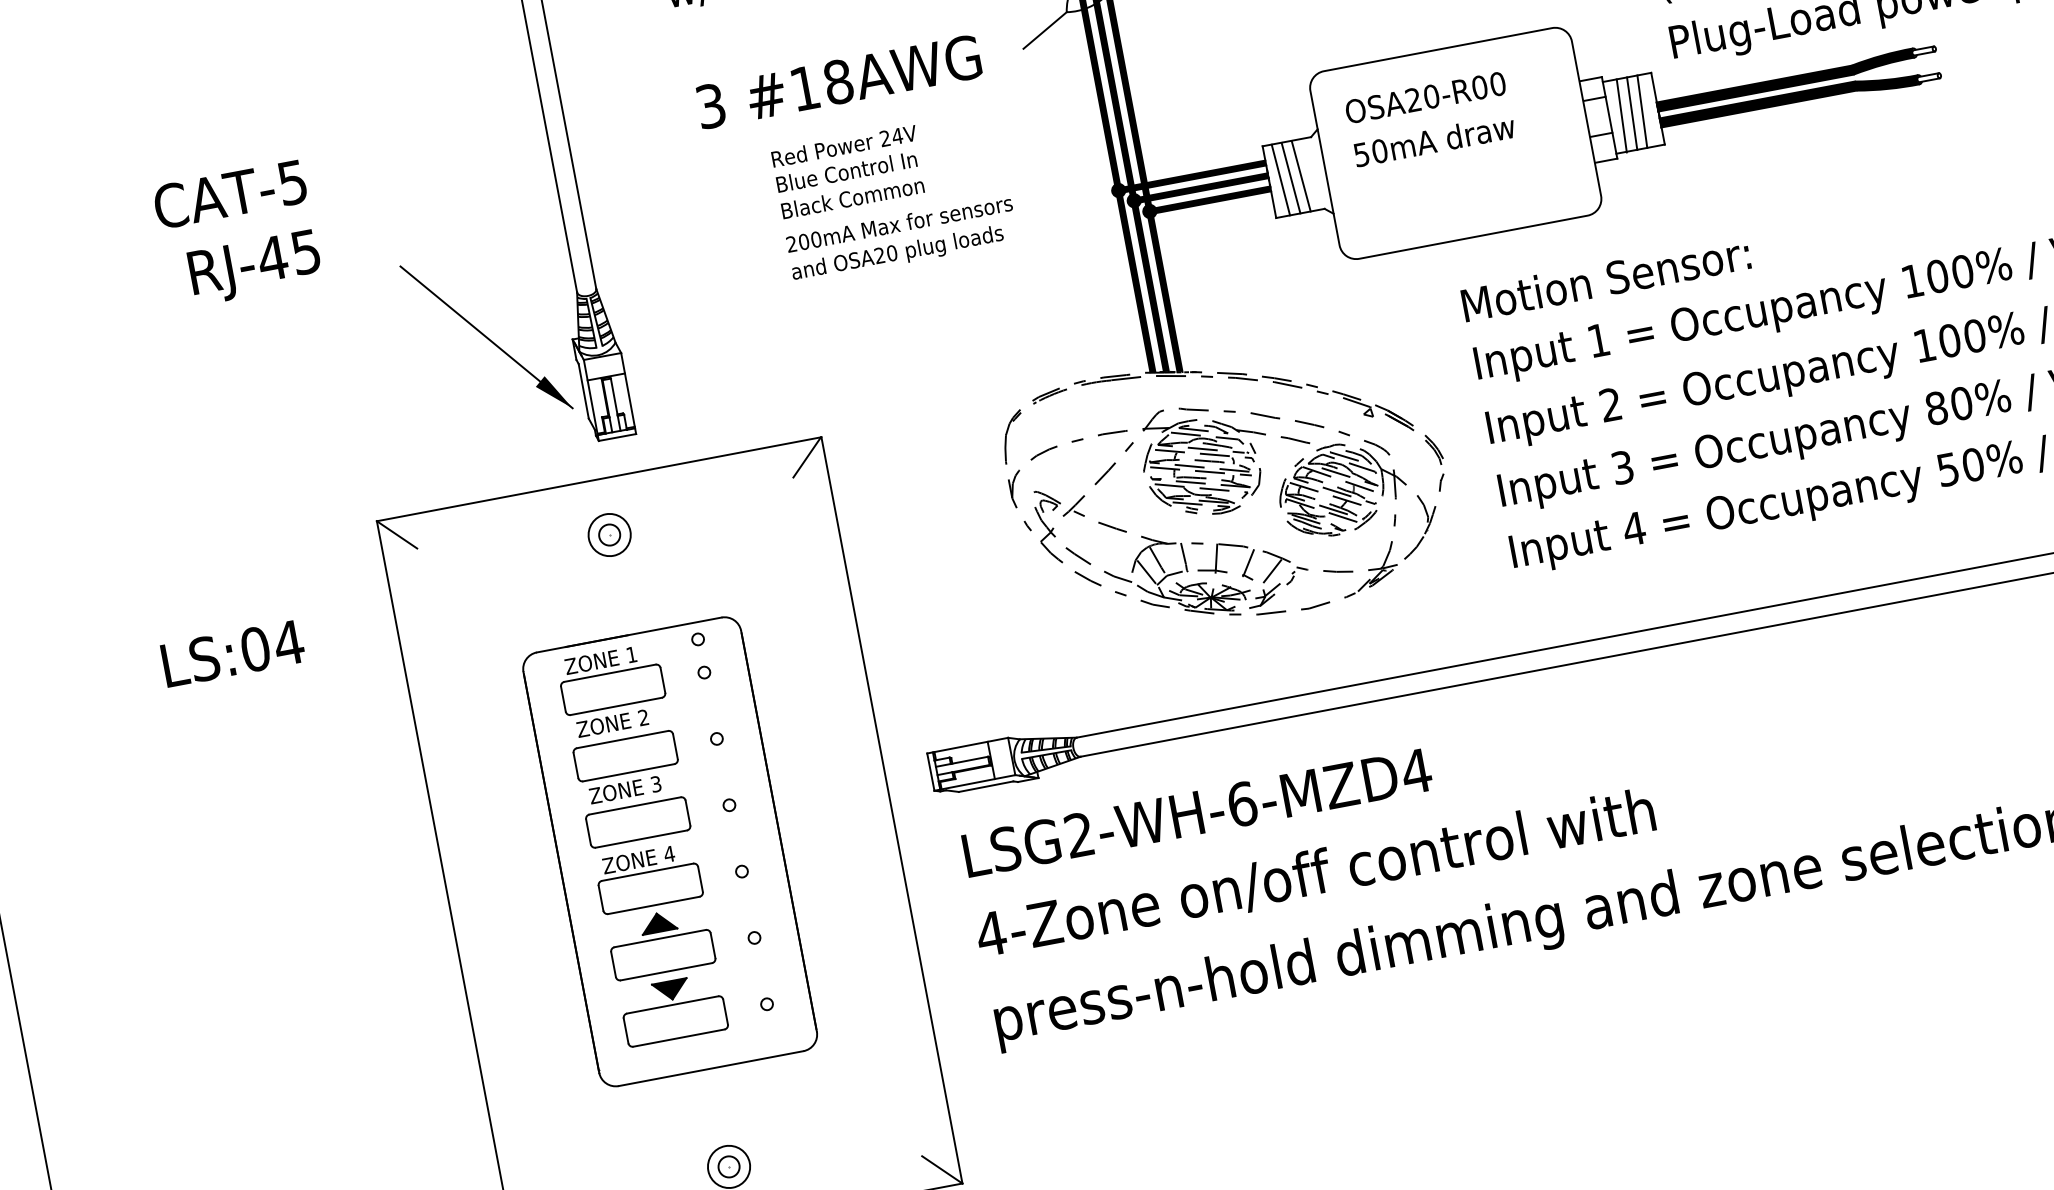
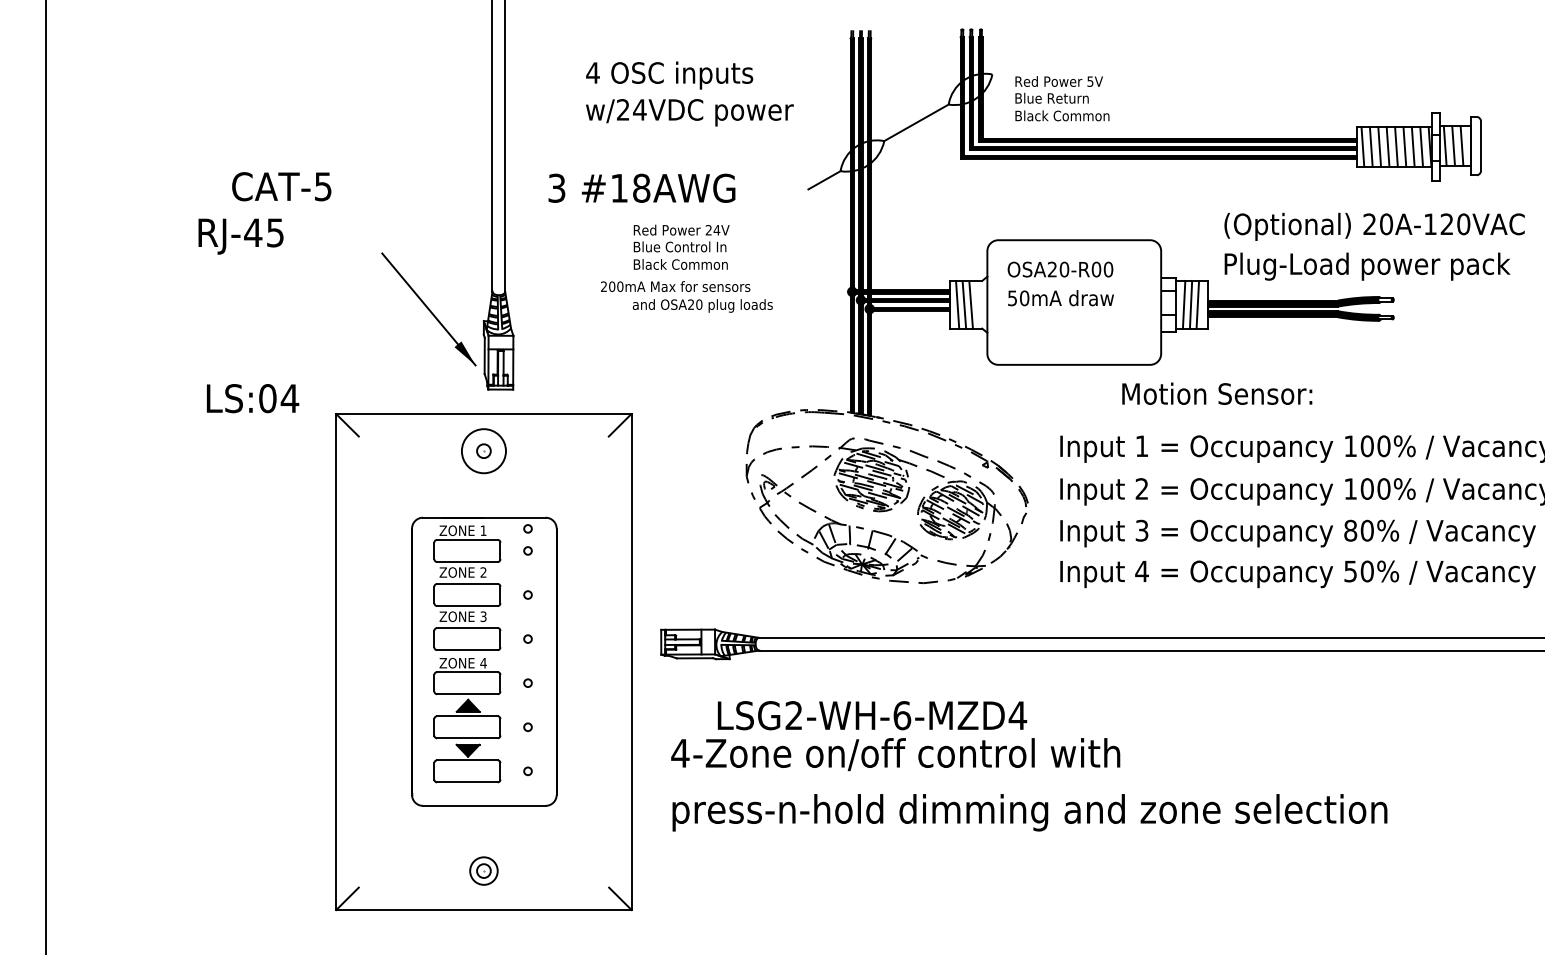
text: (838, 80) -> (641, 187), moved
text: (899, 223) -> (675, 286), moved
text: (254, 267) -> (240, 236), moved
text: (1606, 278) -> (1217, 393), moved
circle: (608, 534) -> (483, 450), size x1.6
text: (233, 653) -> (253, 398), moved
text: (1197, 812) -> (872, 715), moved

